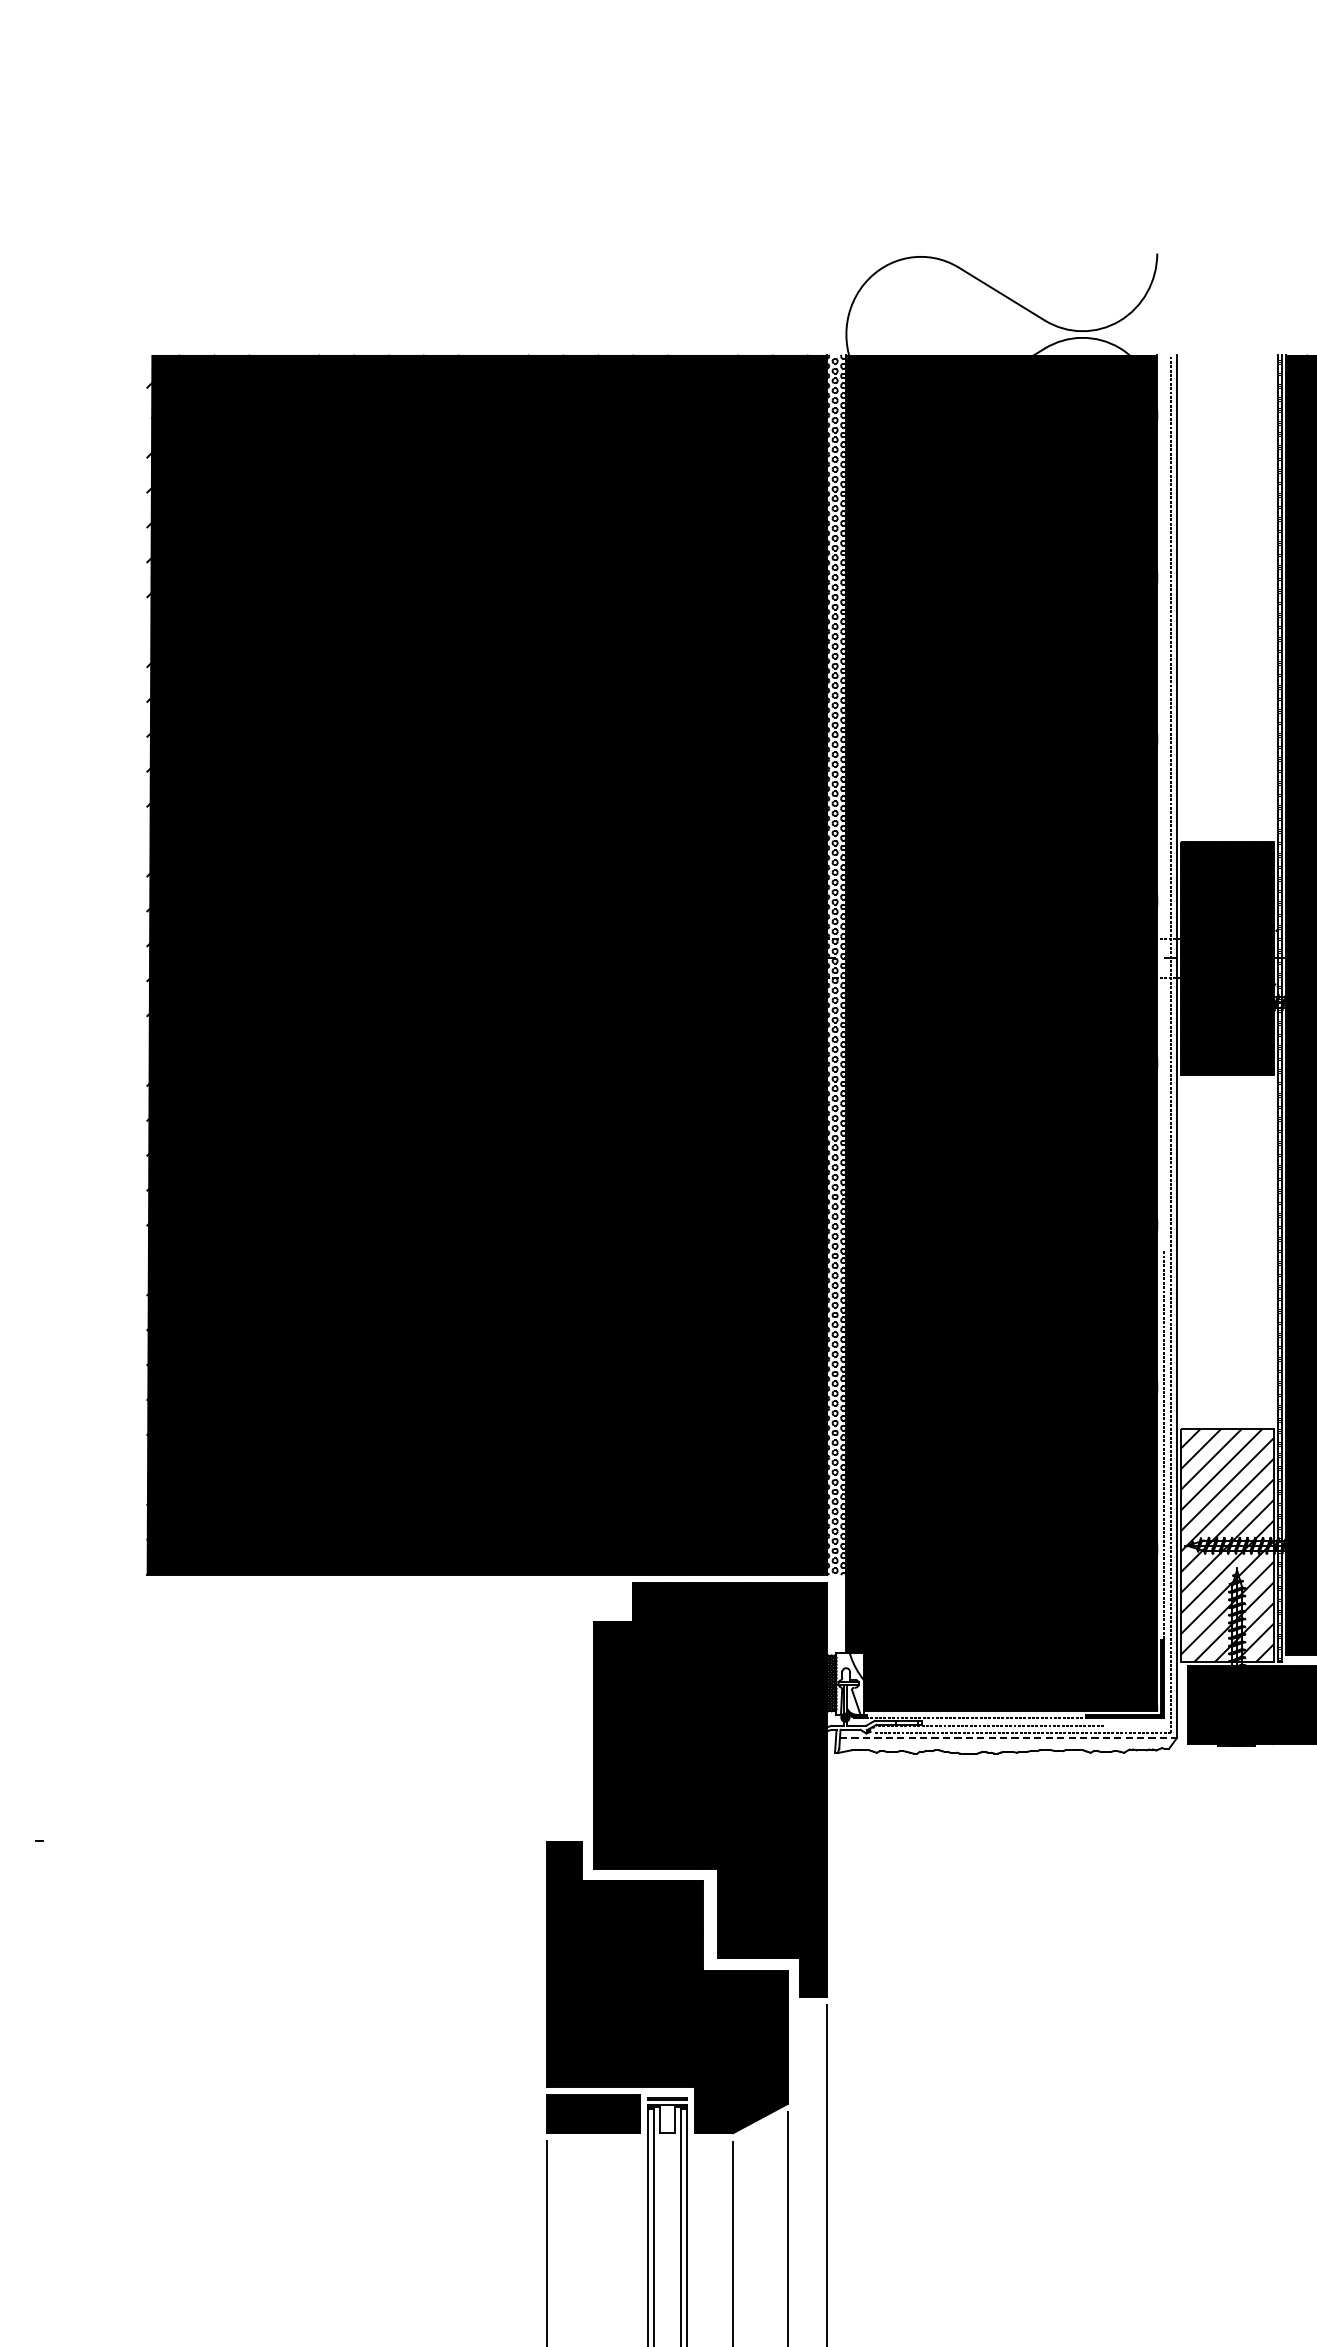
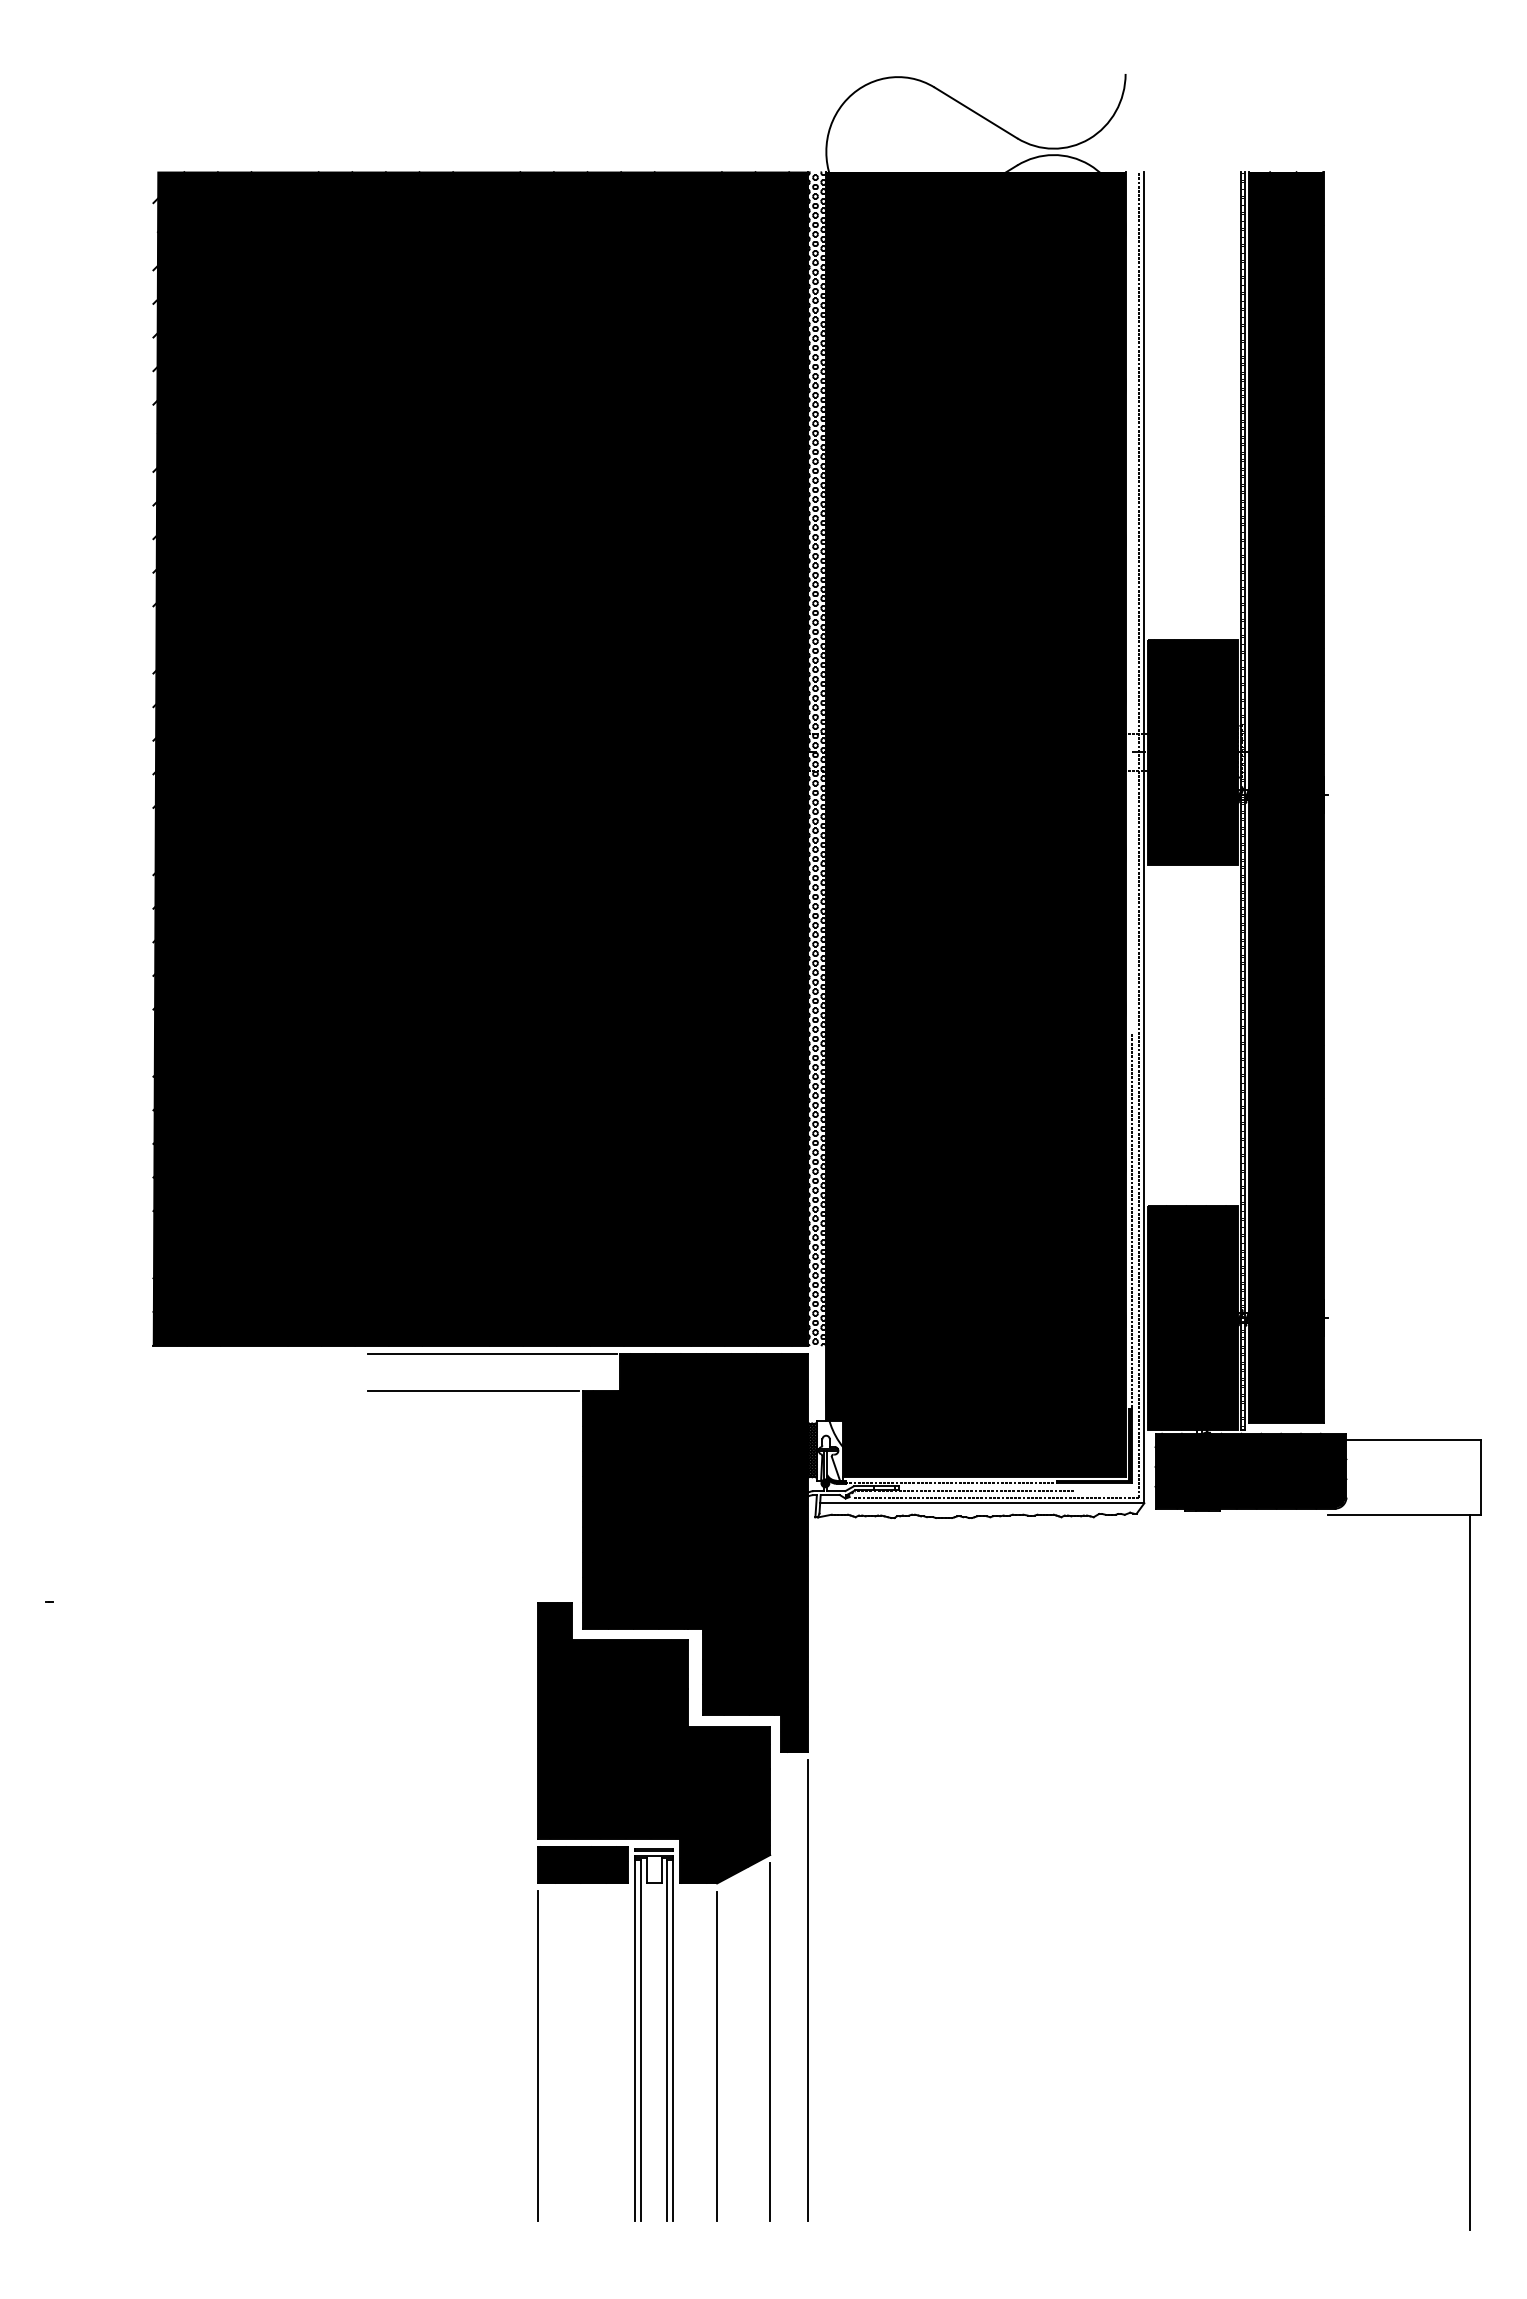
fill: (1226, 1545) -> (1192, 1317), added
line: (498, 1582) -> (491, 1353), added
line: (479, 1622) -> (473, 1391), added
line: (1008, 1738) -> (982, 1503), dashed -> solid

